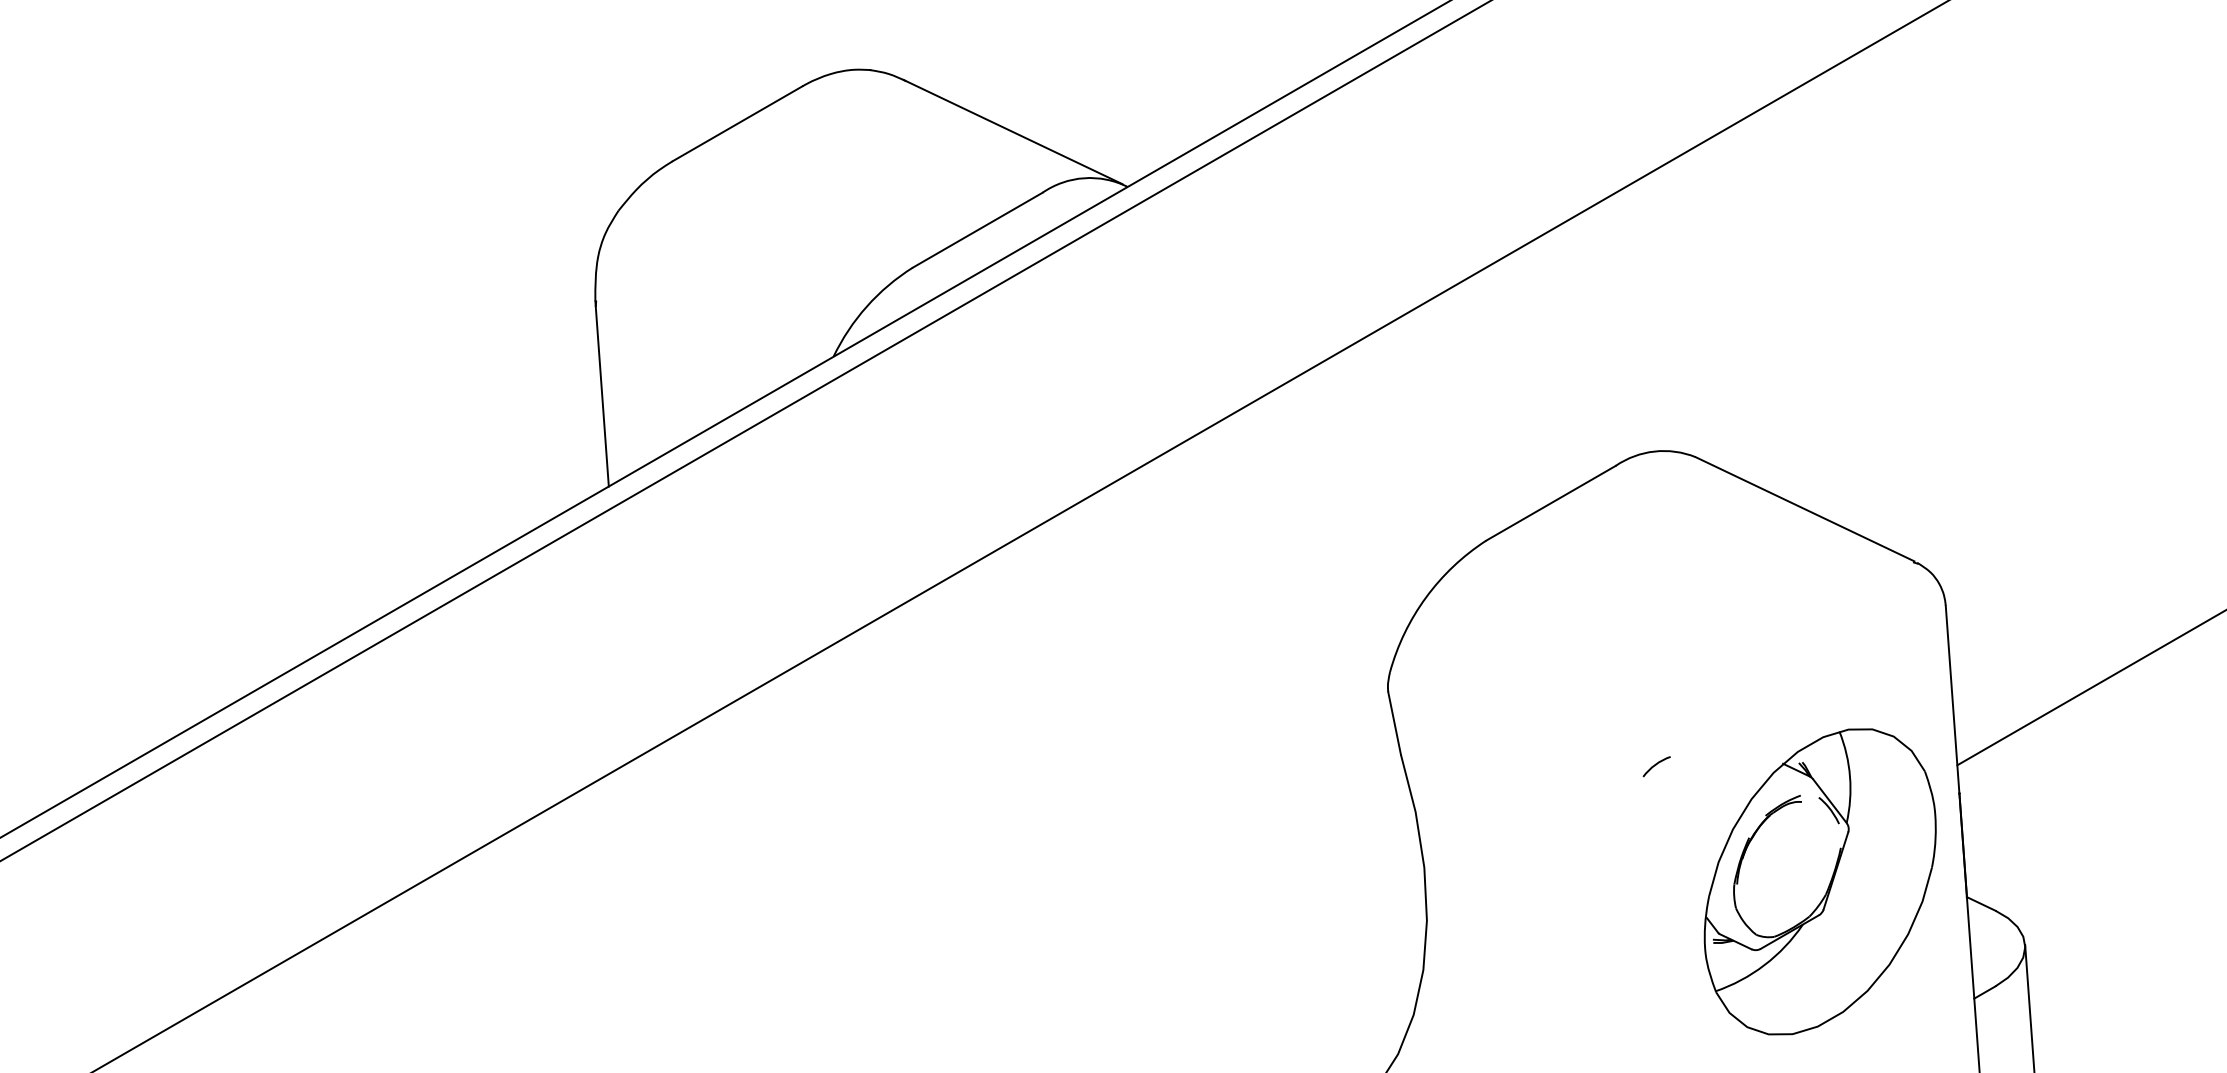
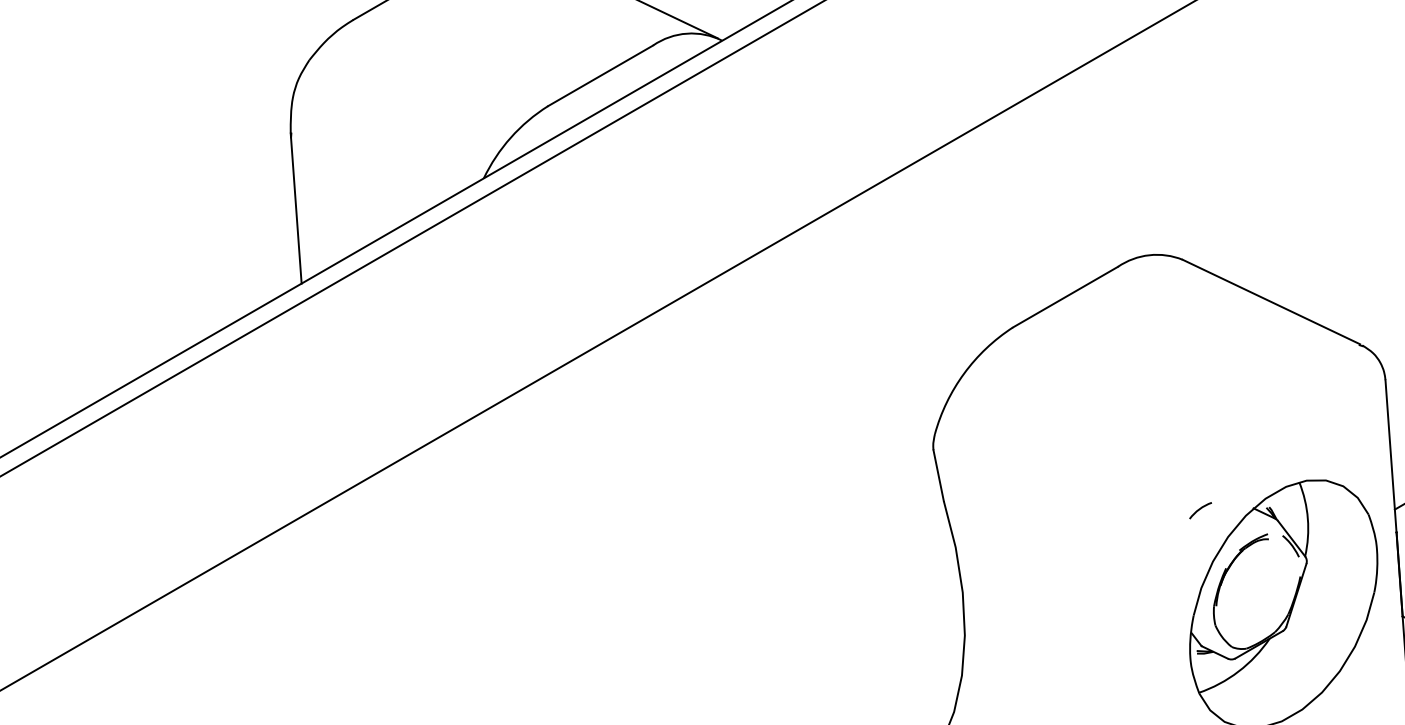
arc: (1656, 765) -> (1200, 509), moved

